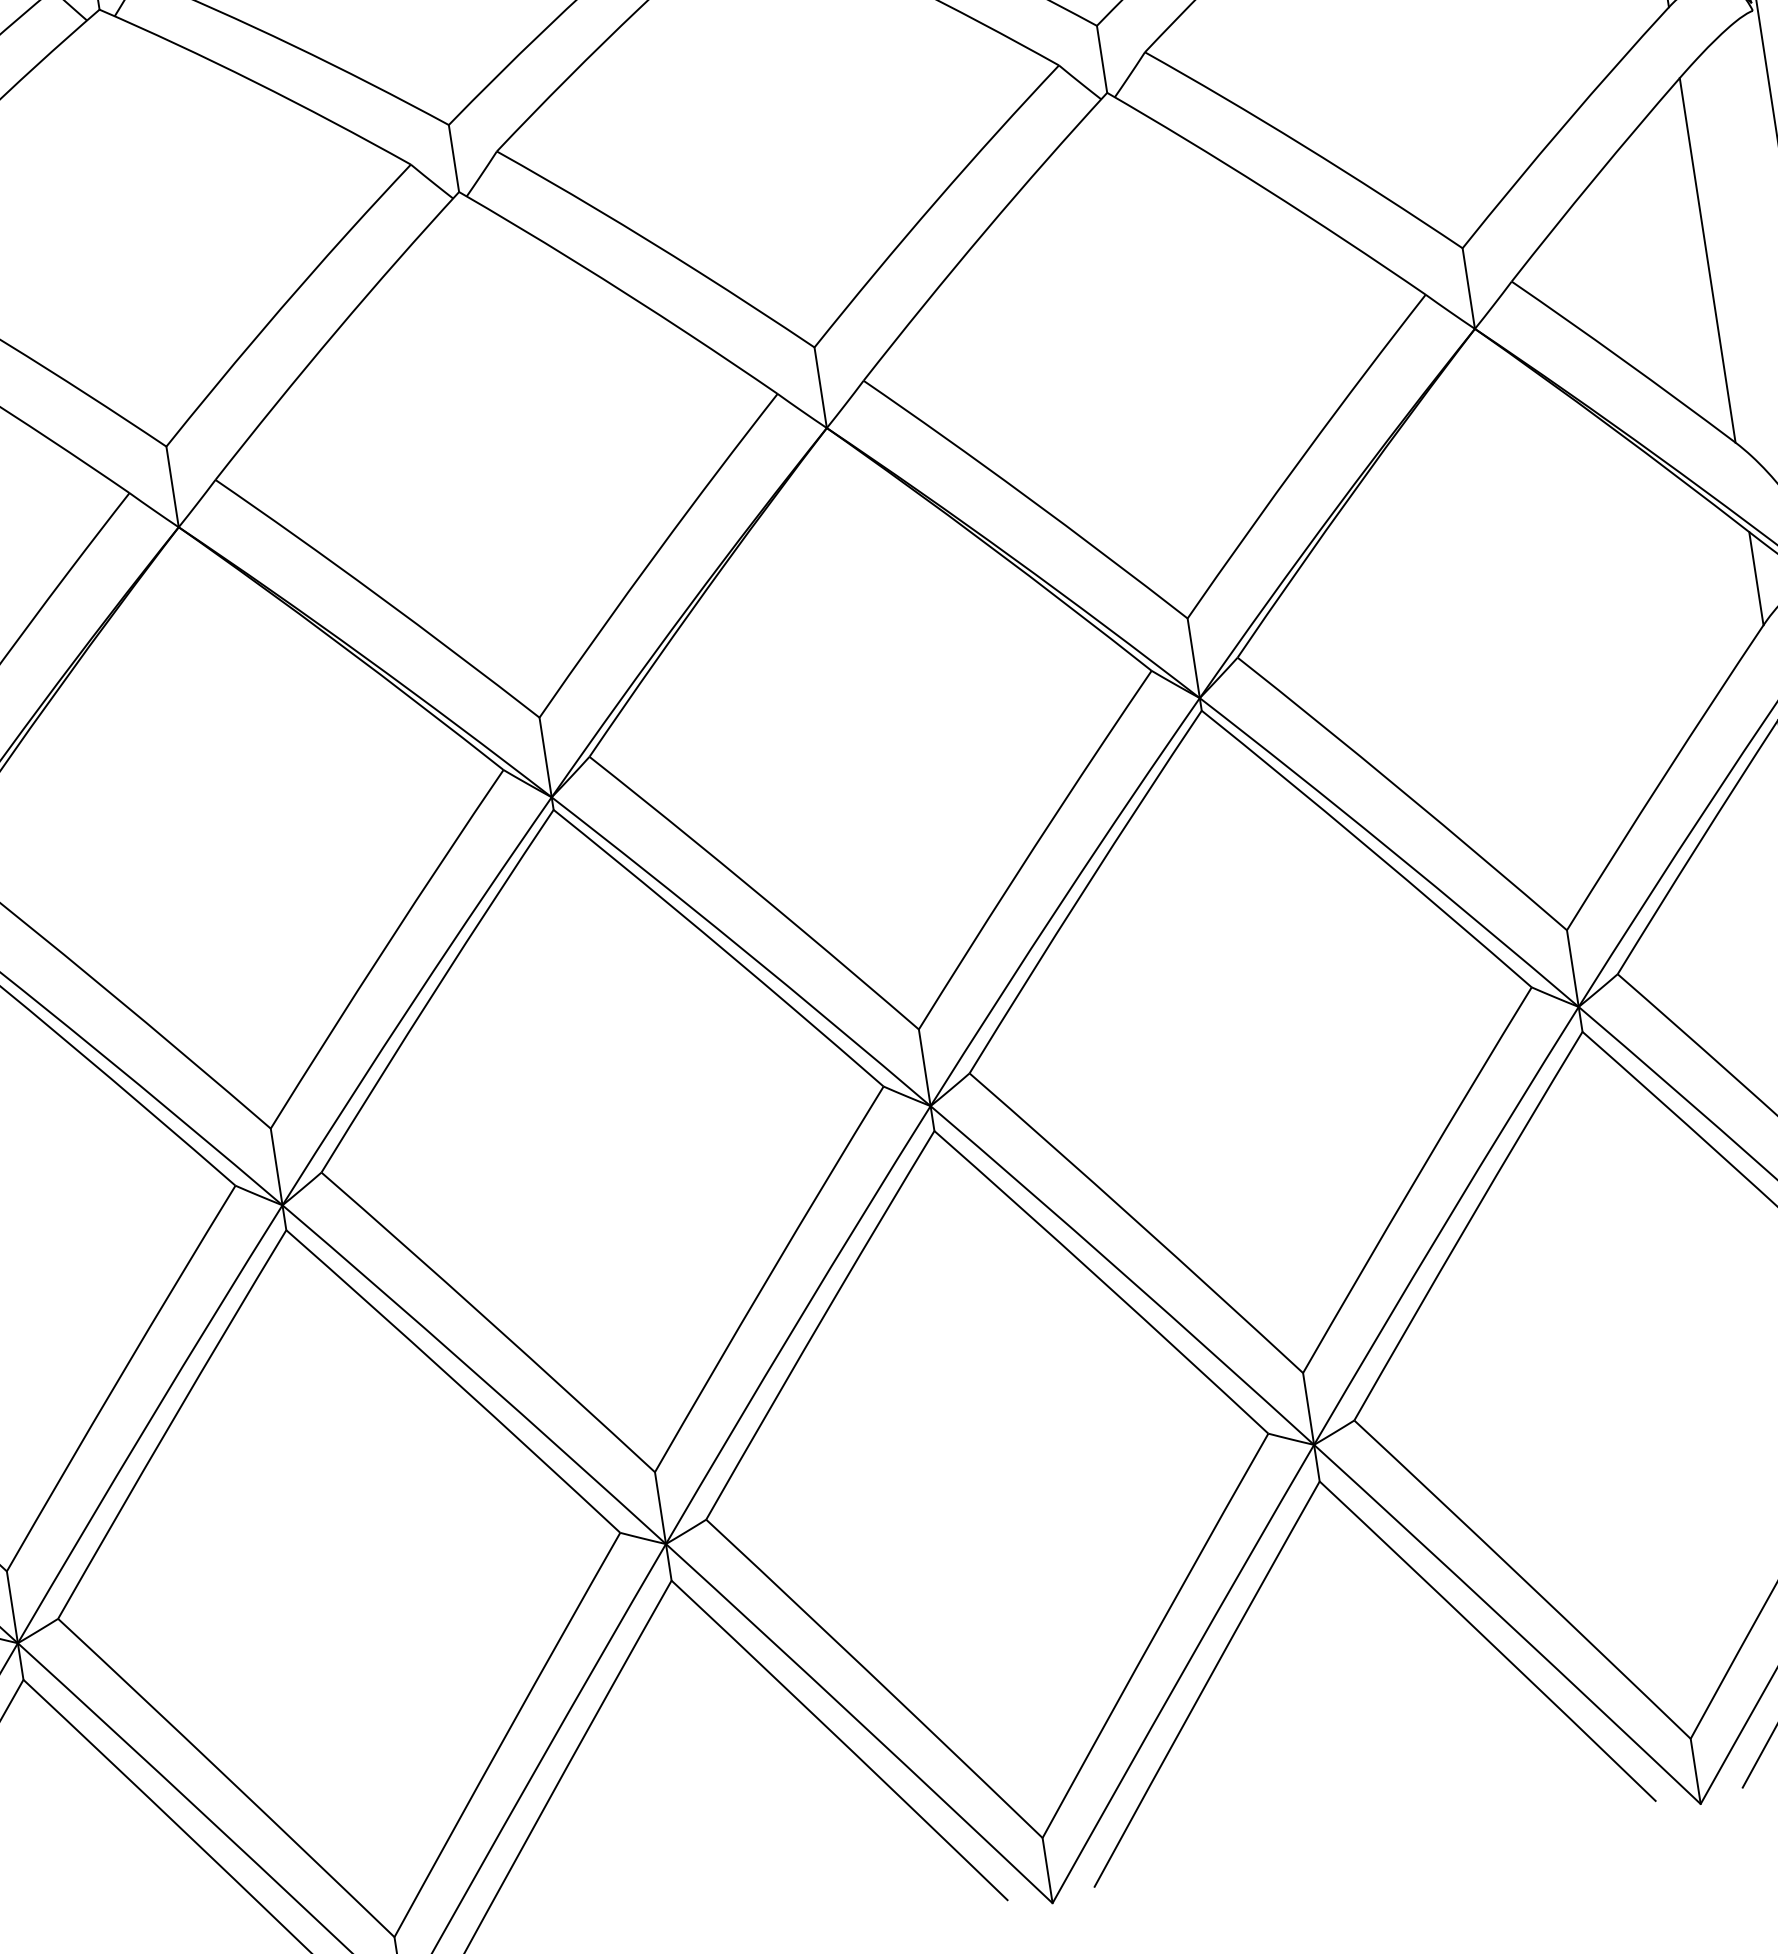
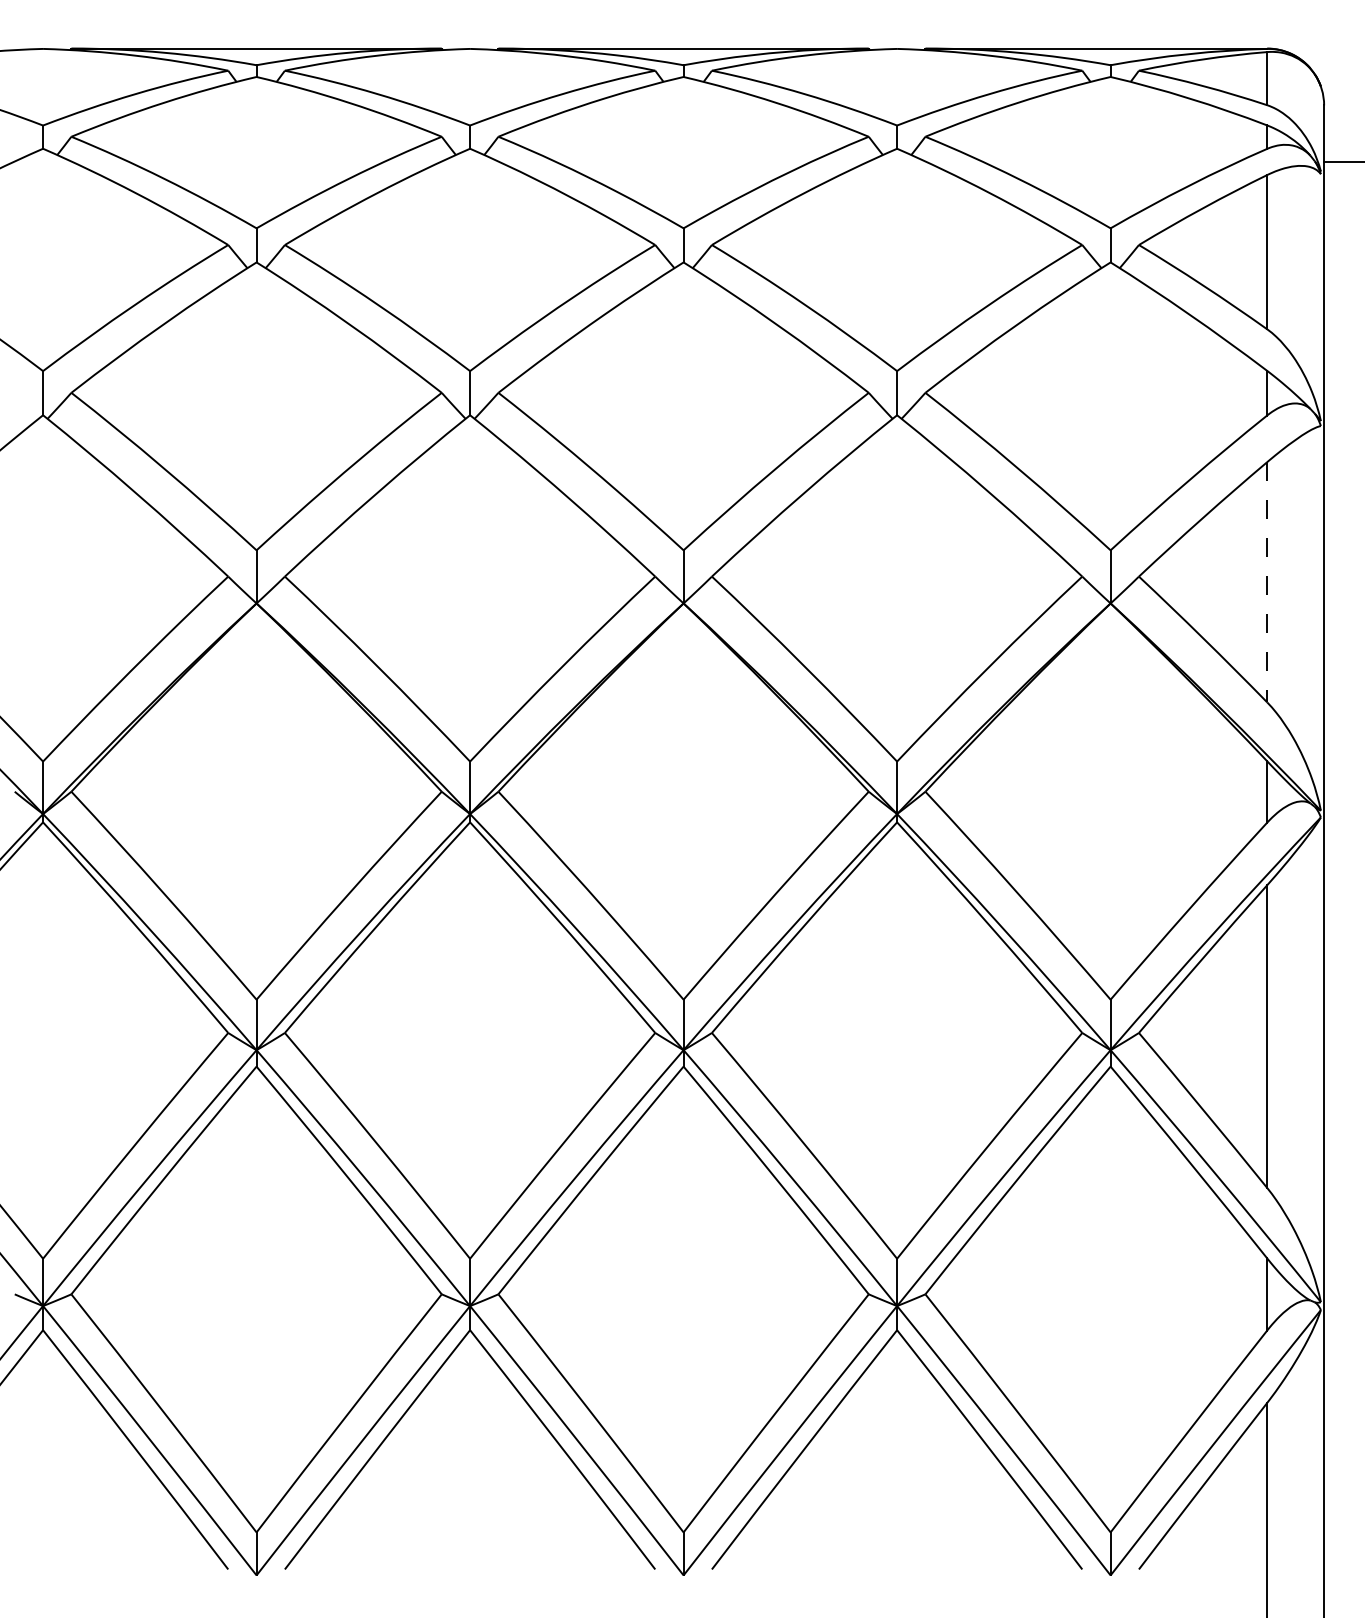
line: (1708, 260) -> (1267, 582), solid -> dashed

